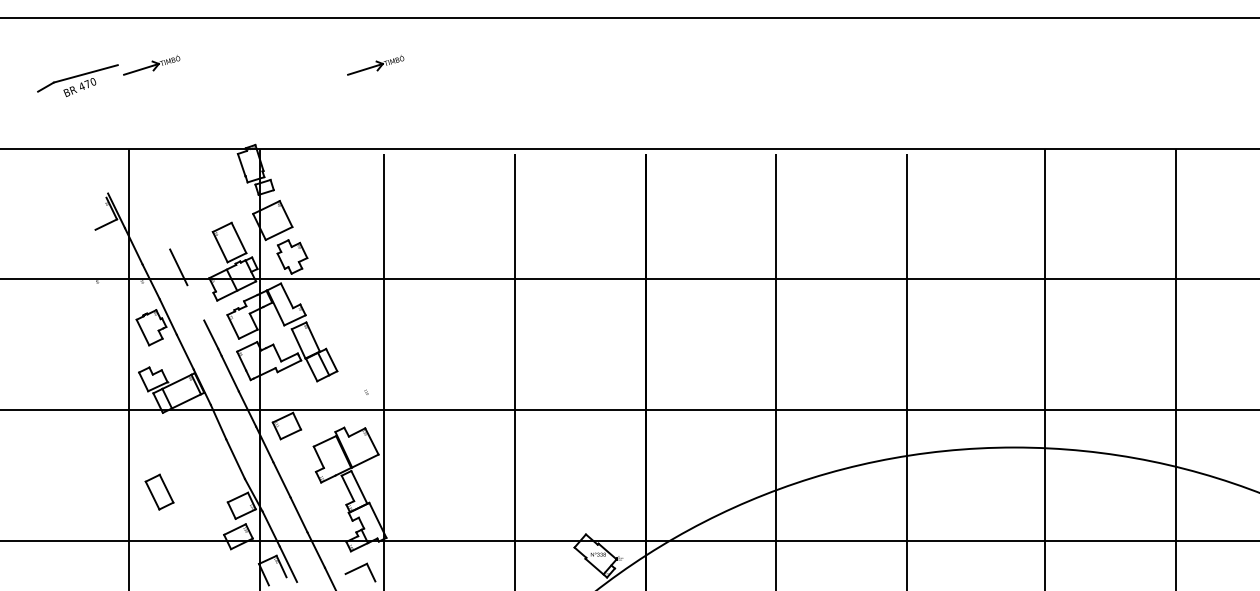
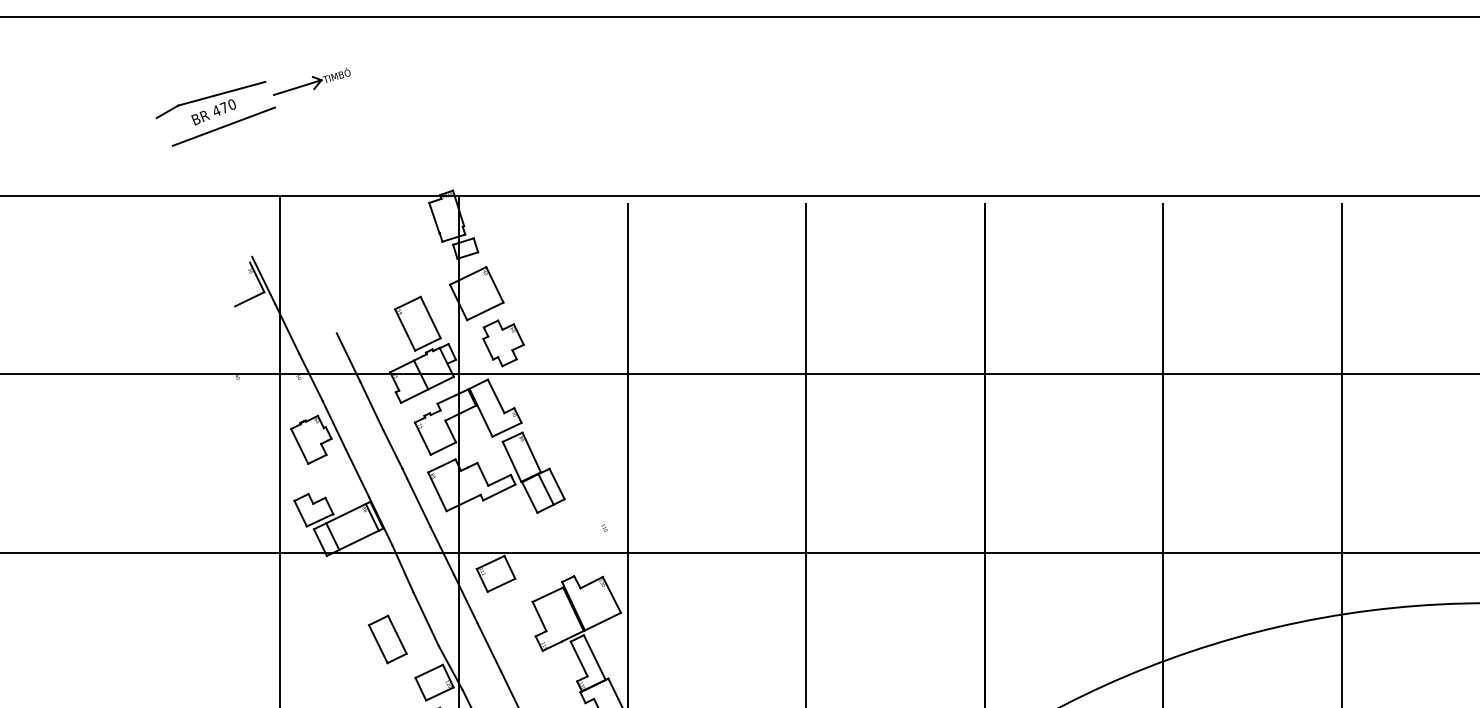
part: (375, 65) -> (616, 82), removed
line: (86, 98) -> (222, 127), added
line: (195, 302) -> (371, 405), added
part: (159, 491) -> (387, 638), moved

